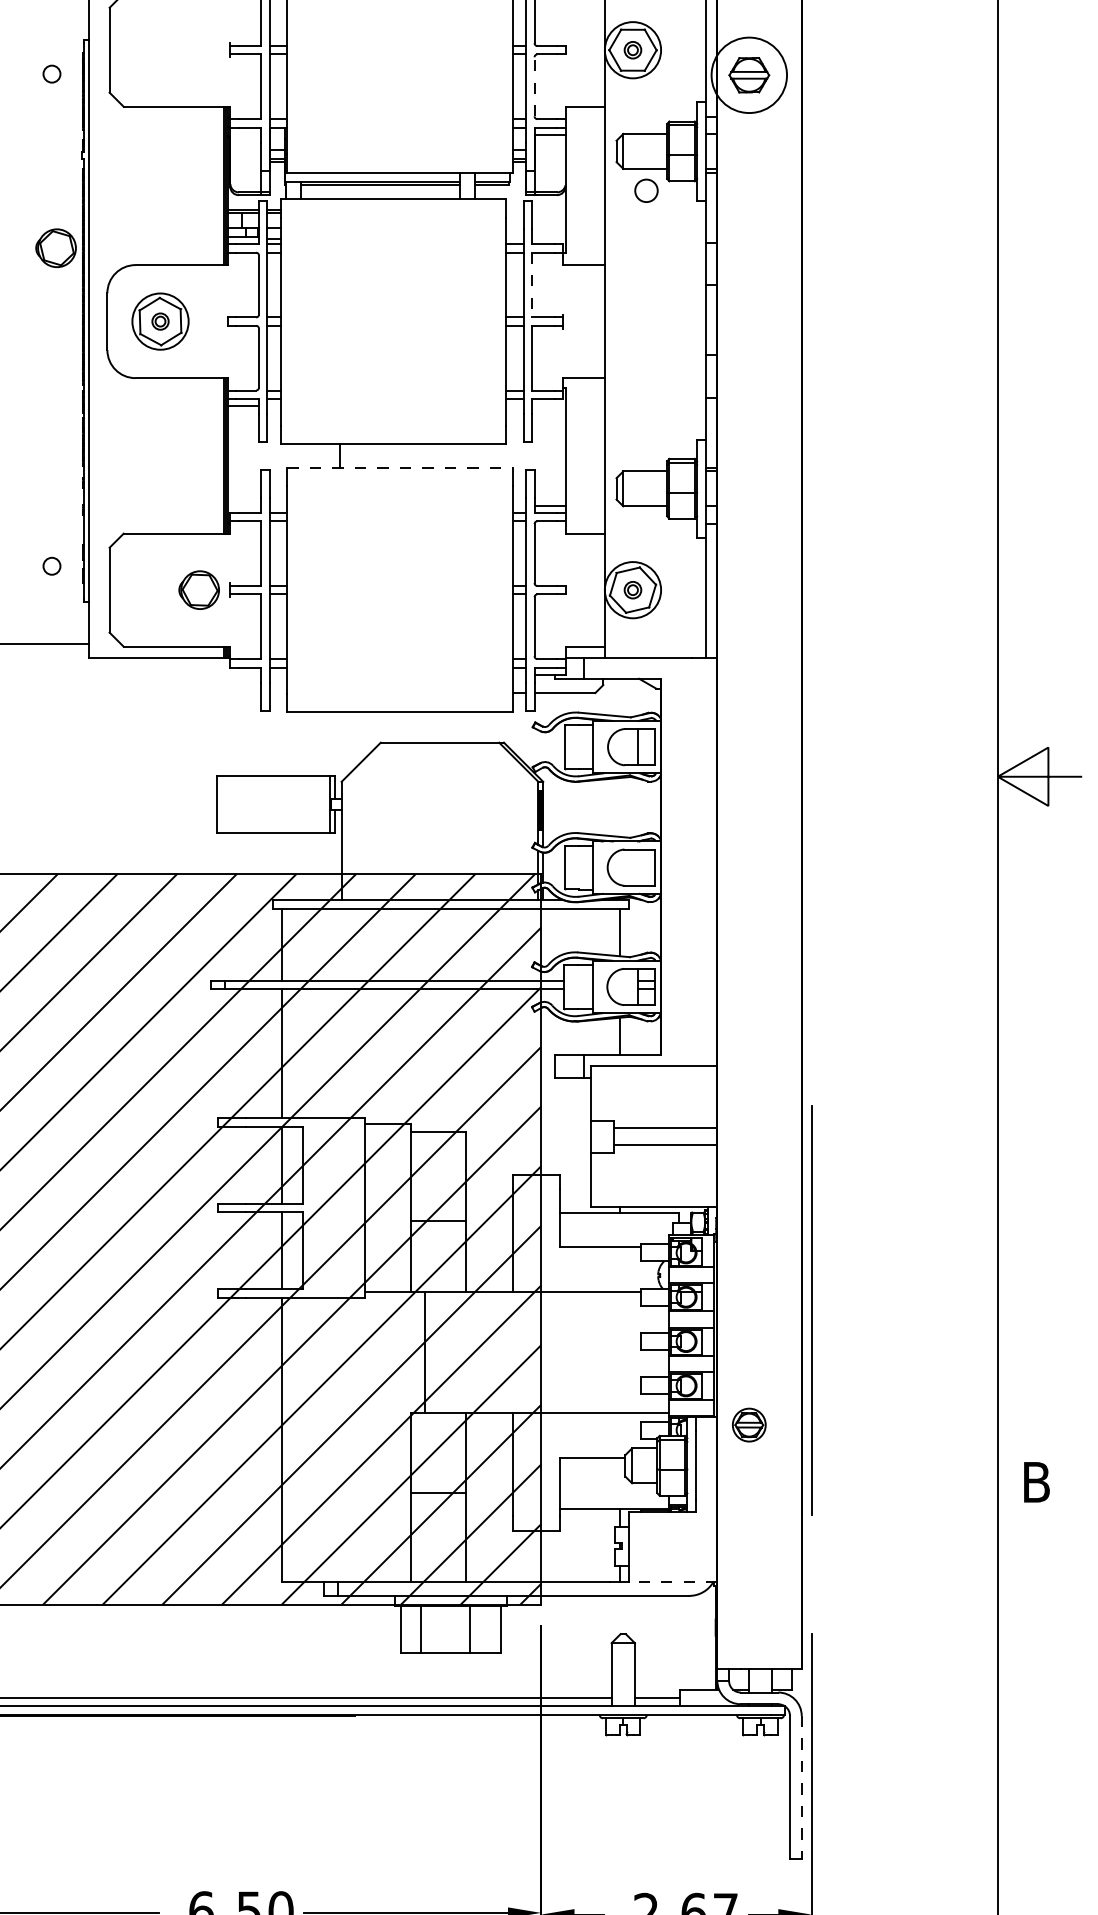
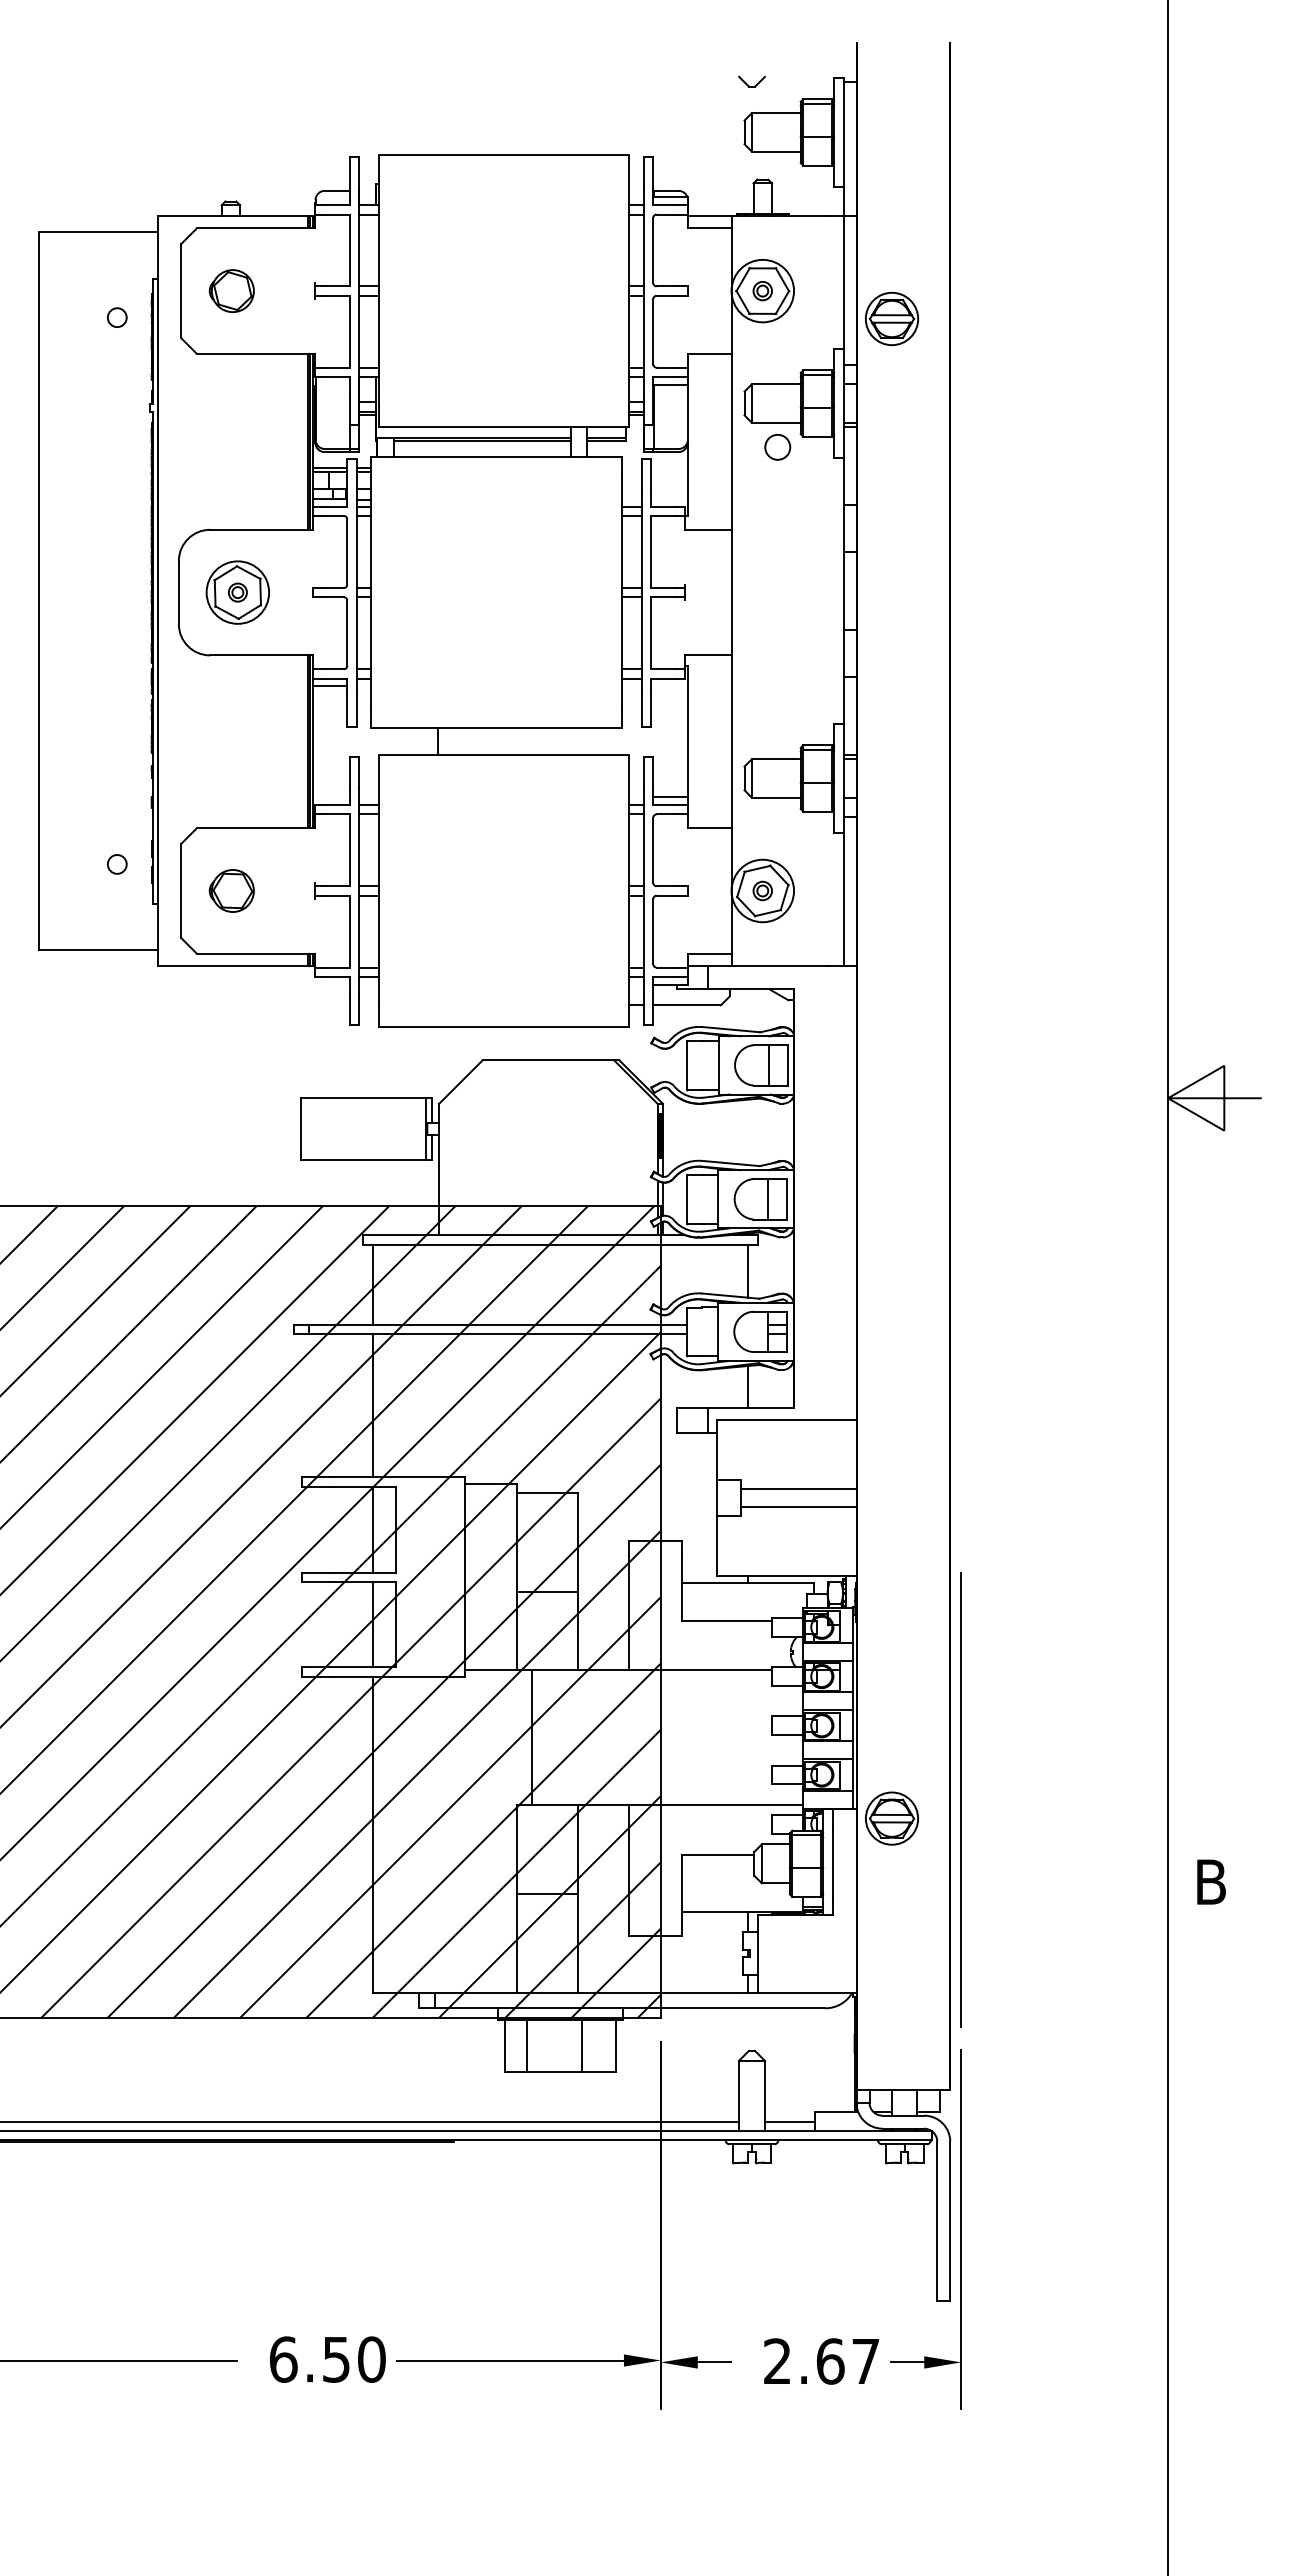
circle: (748, 74) -> (891, 318), size x0.62
line: (534, 86) -> (653, 331), dashed -> solid
part: (55, 247) -> (231, 290), moved
line: (531, 285) -> (650, 552), dashed -> solid
line: (400, 468) -> (504, 755), dashed -> solid
part: (198, 589) -> (231, 890), moved
line: (638, 867) -> (768, 1199), added
line: (810, 1309) -> (960, 1799), moved
part: (748, 1425) -> (891, 1818), size x1.43
line: (672, 1581) -> (806, 1992), dashed -> solid
line: (801, 1787) -> (950, 2221), dashed -> solid

